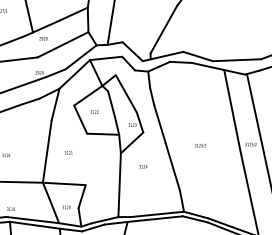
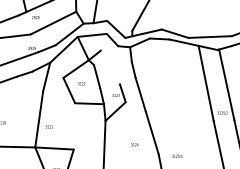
line: (126, 93) -> (110, 67), removed
text: (200, 145) -> (177, 156), moved
text: (68, 152) -> (49, 126), moved
text: (143, 166) -> (134, 144), moved

